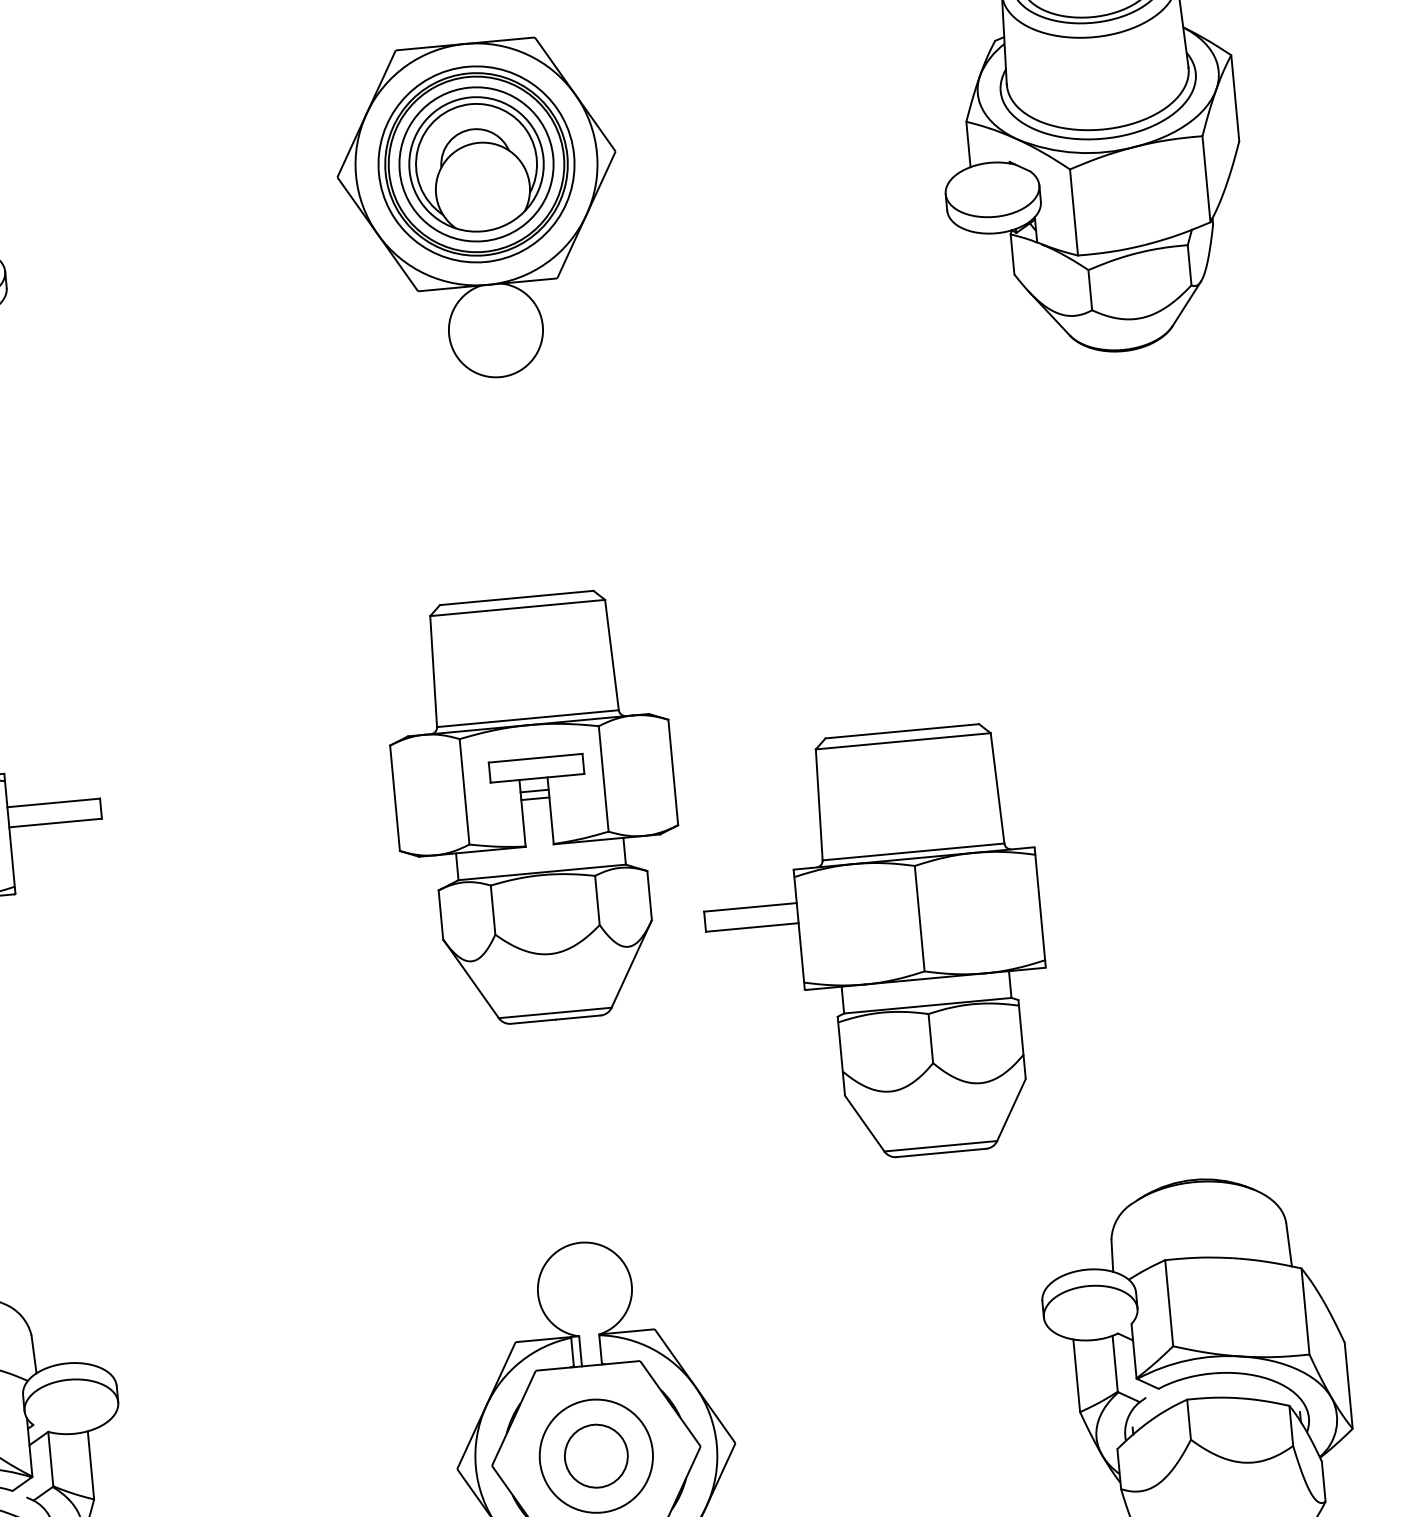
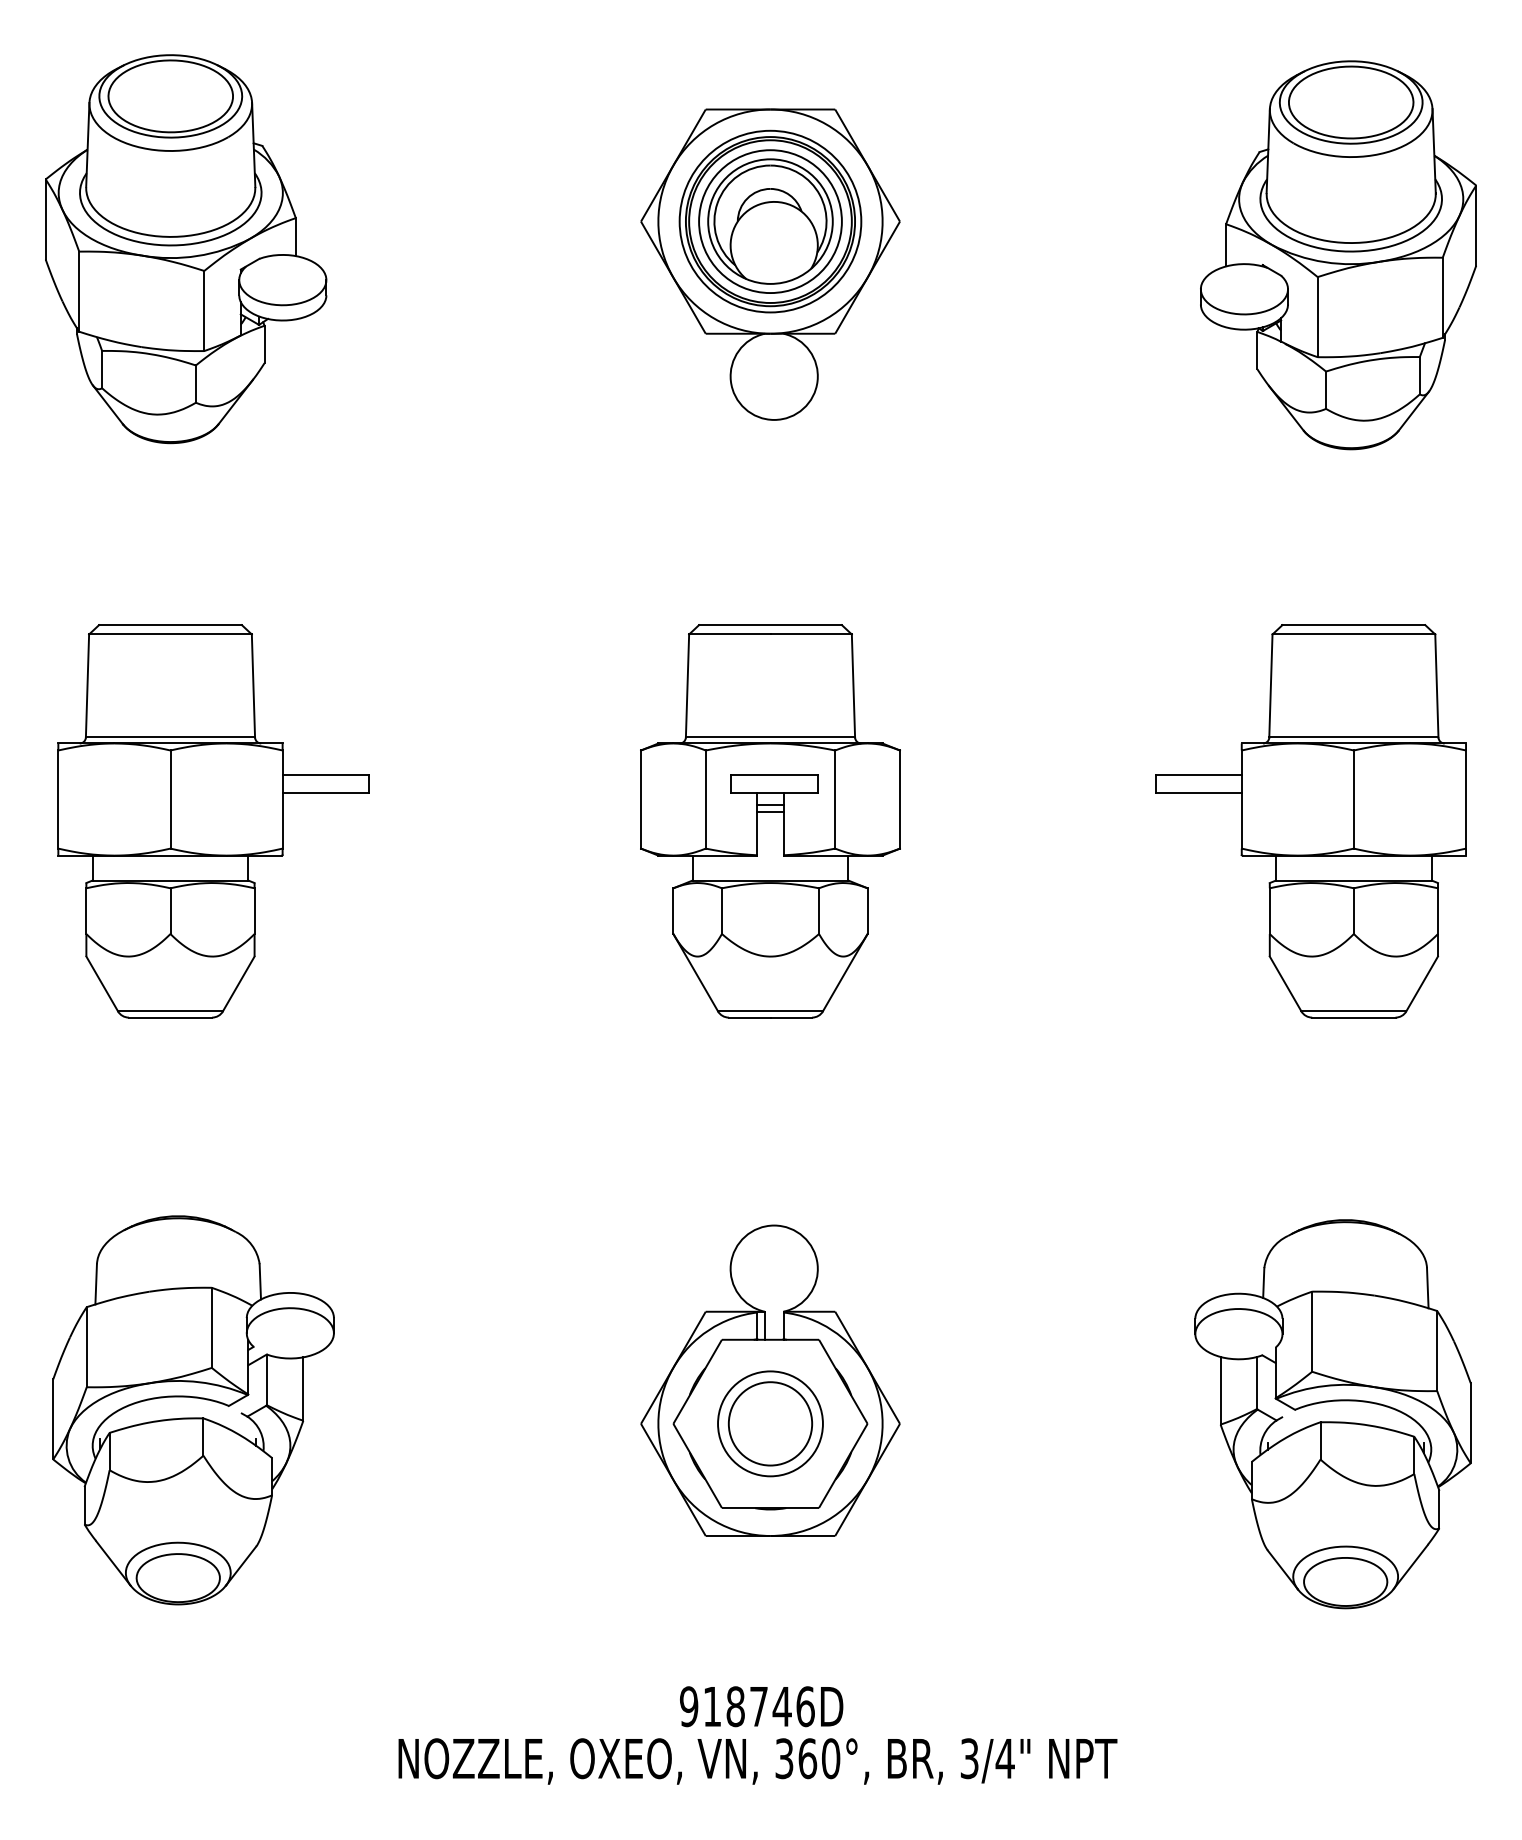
part: (875, 946) -> (1310, 821), moved
circle: (596, 1455) -> (770, 1423), size x1.43

